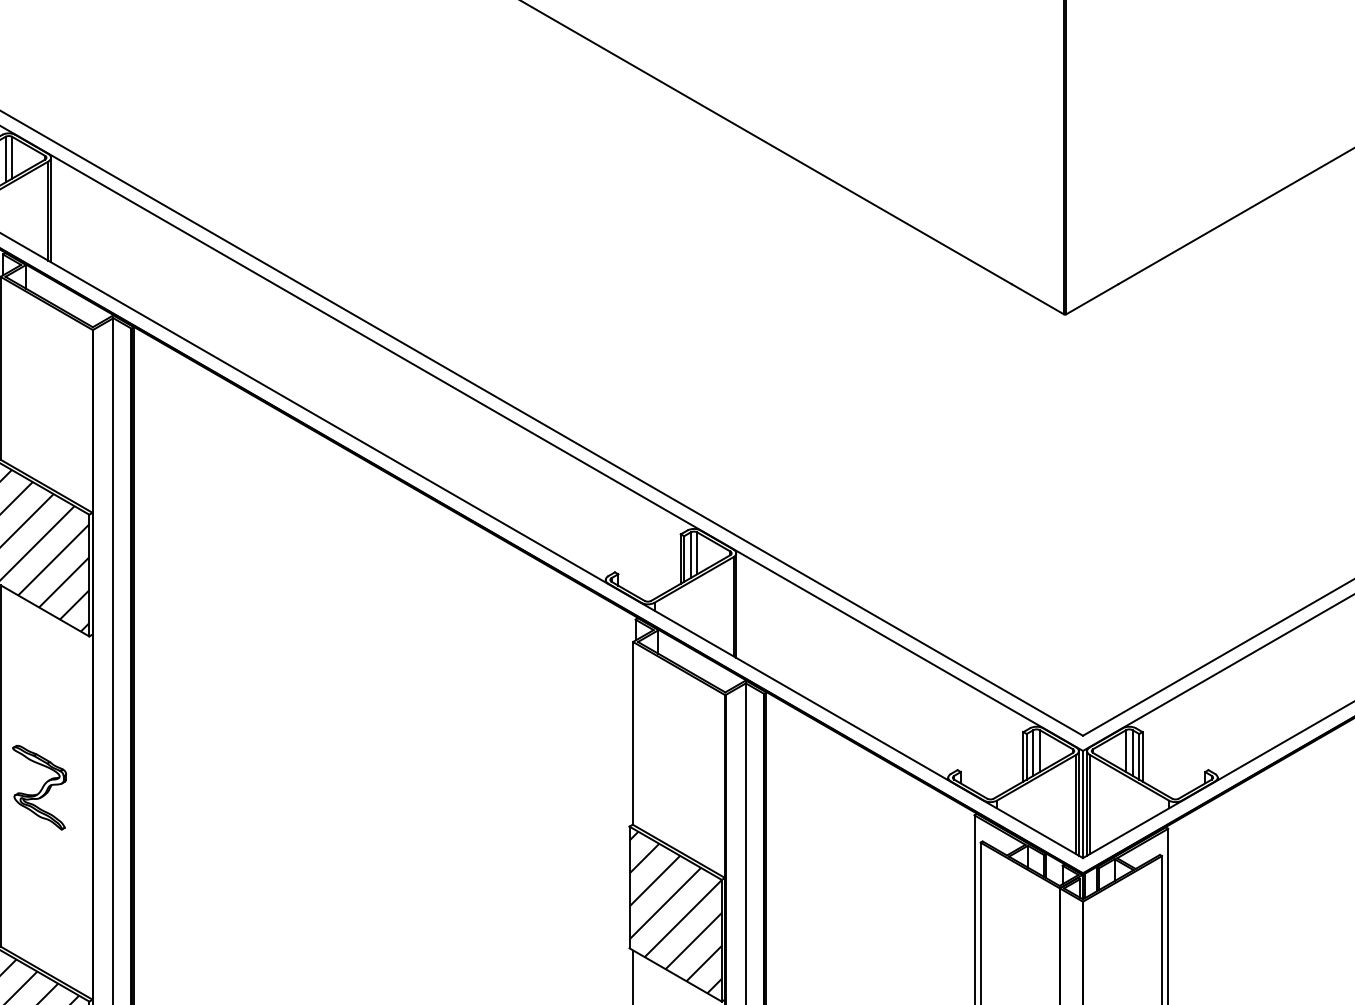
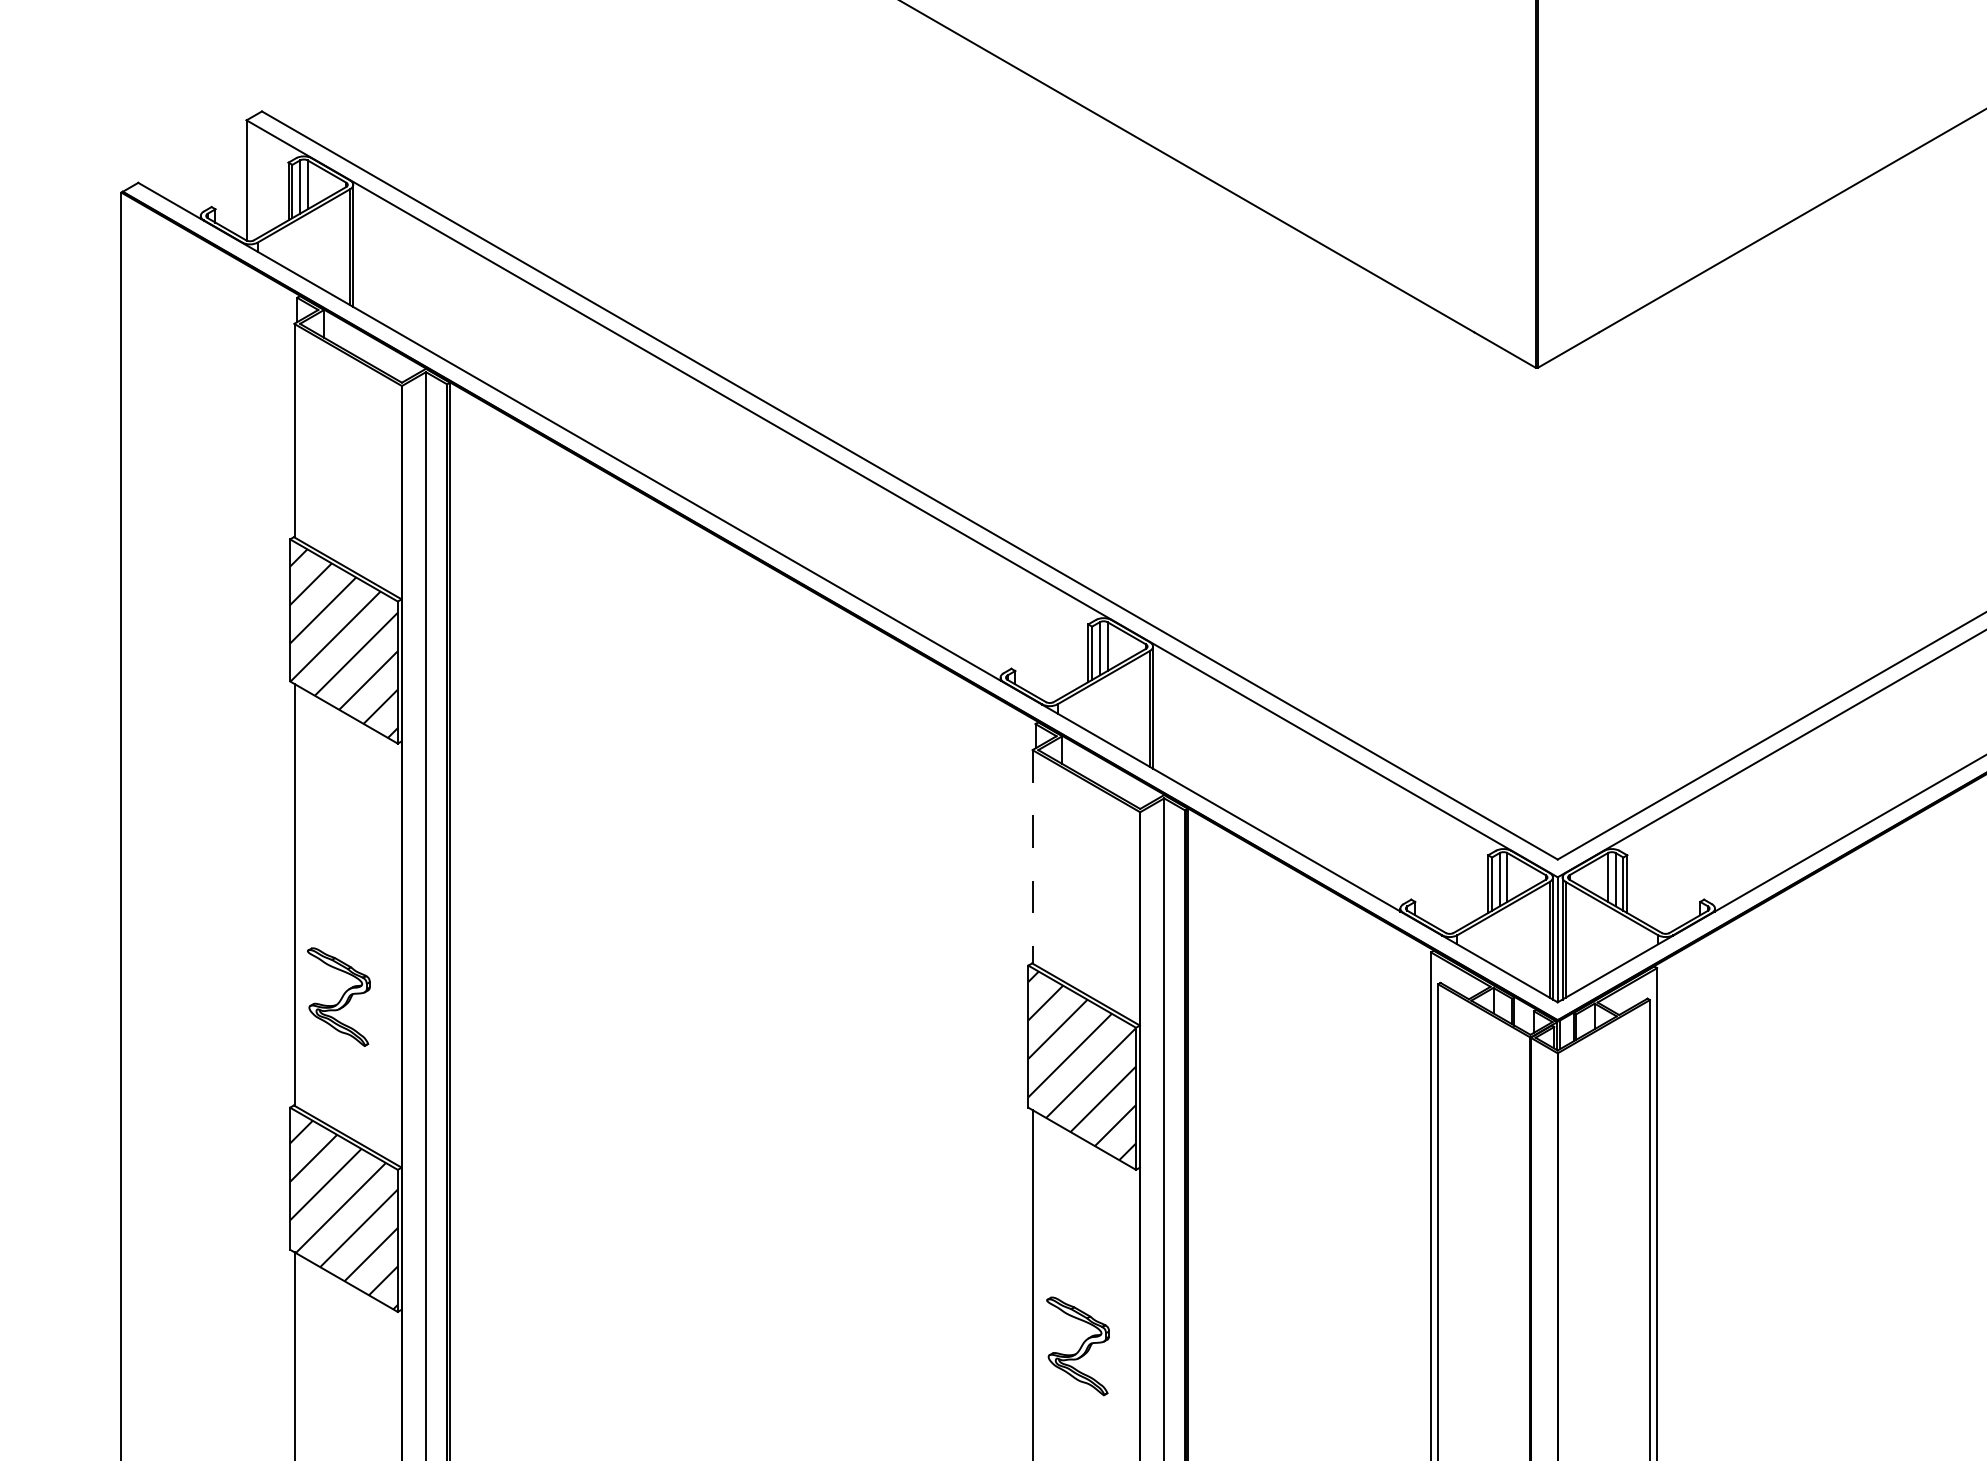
line: (633, 733) -> (1032, 856), solid -> dashed
part: (39, 787) -> (338, 996), moved

